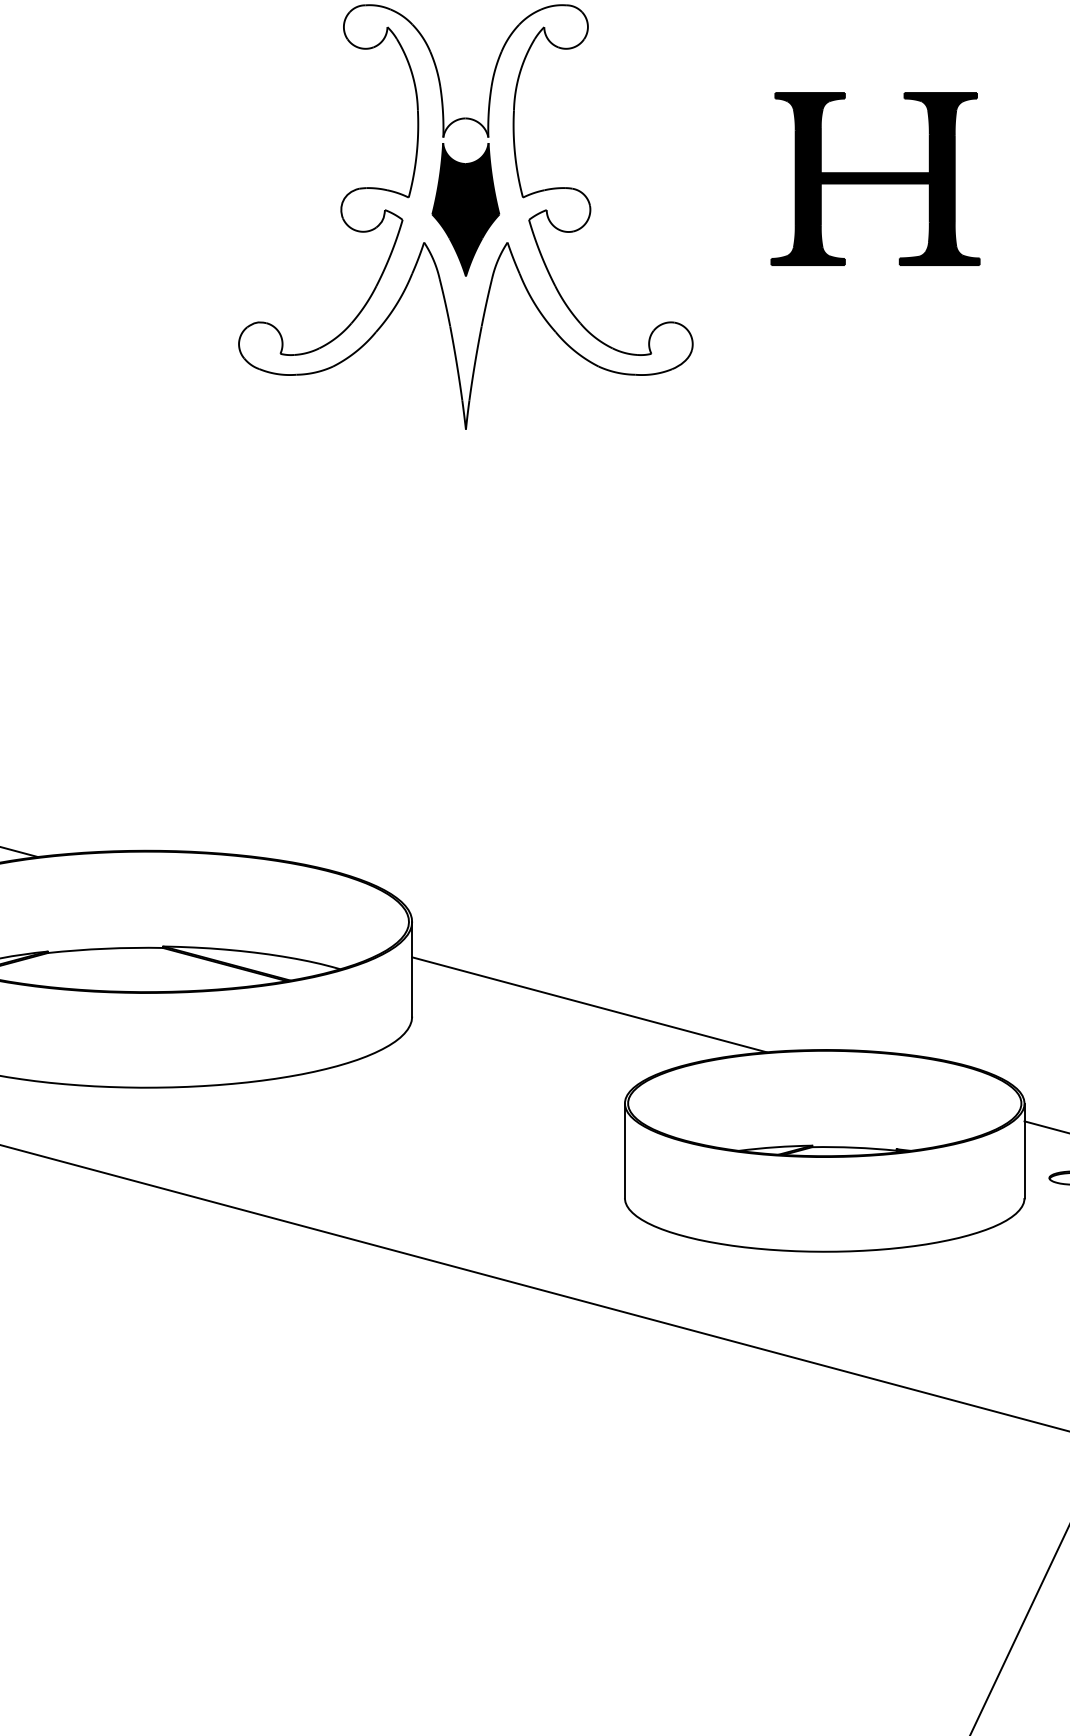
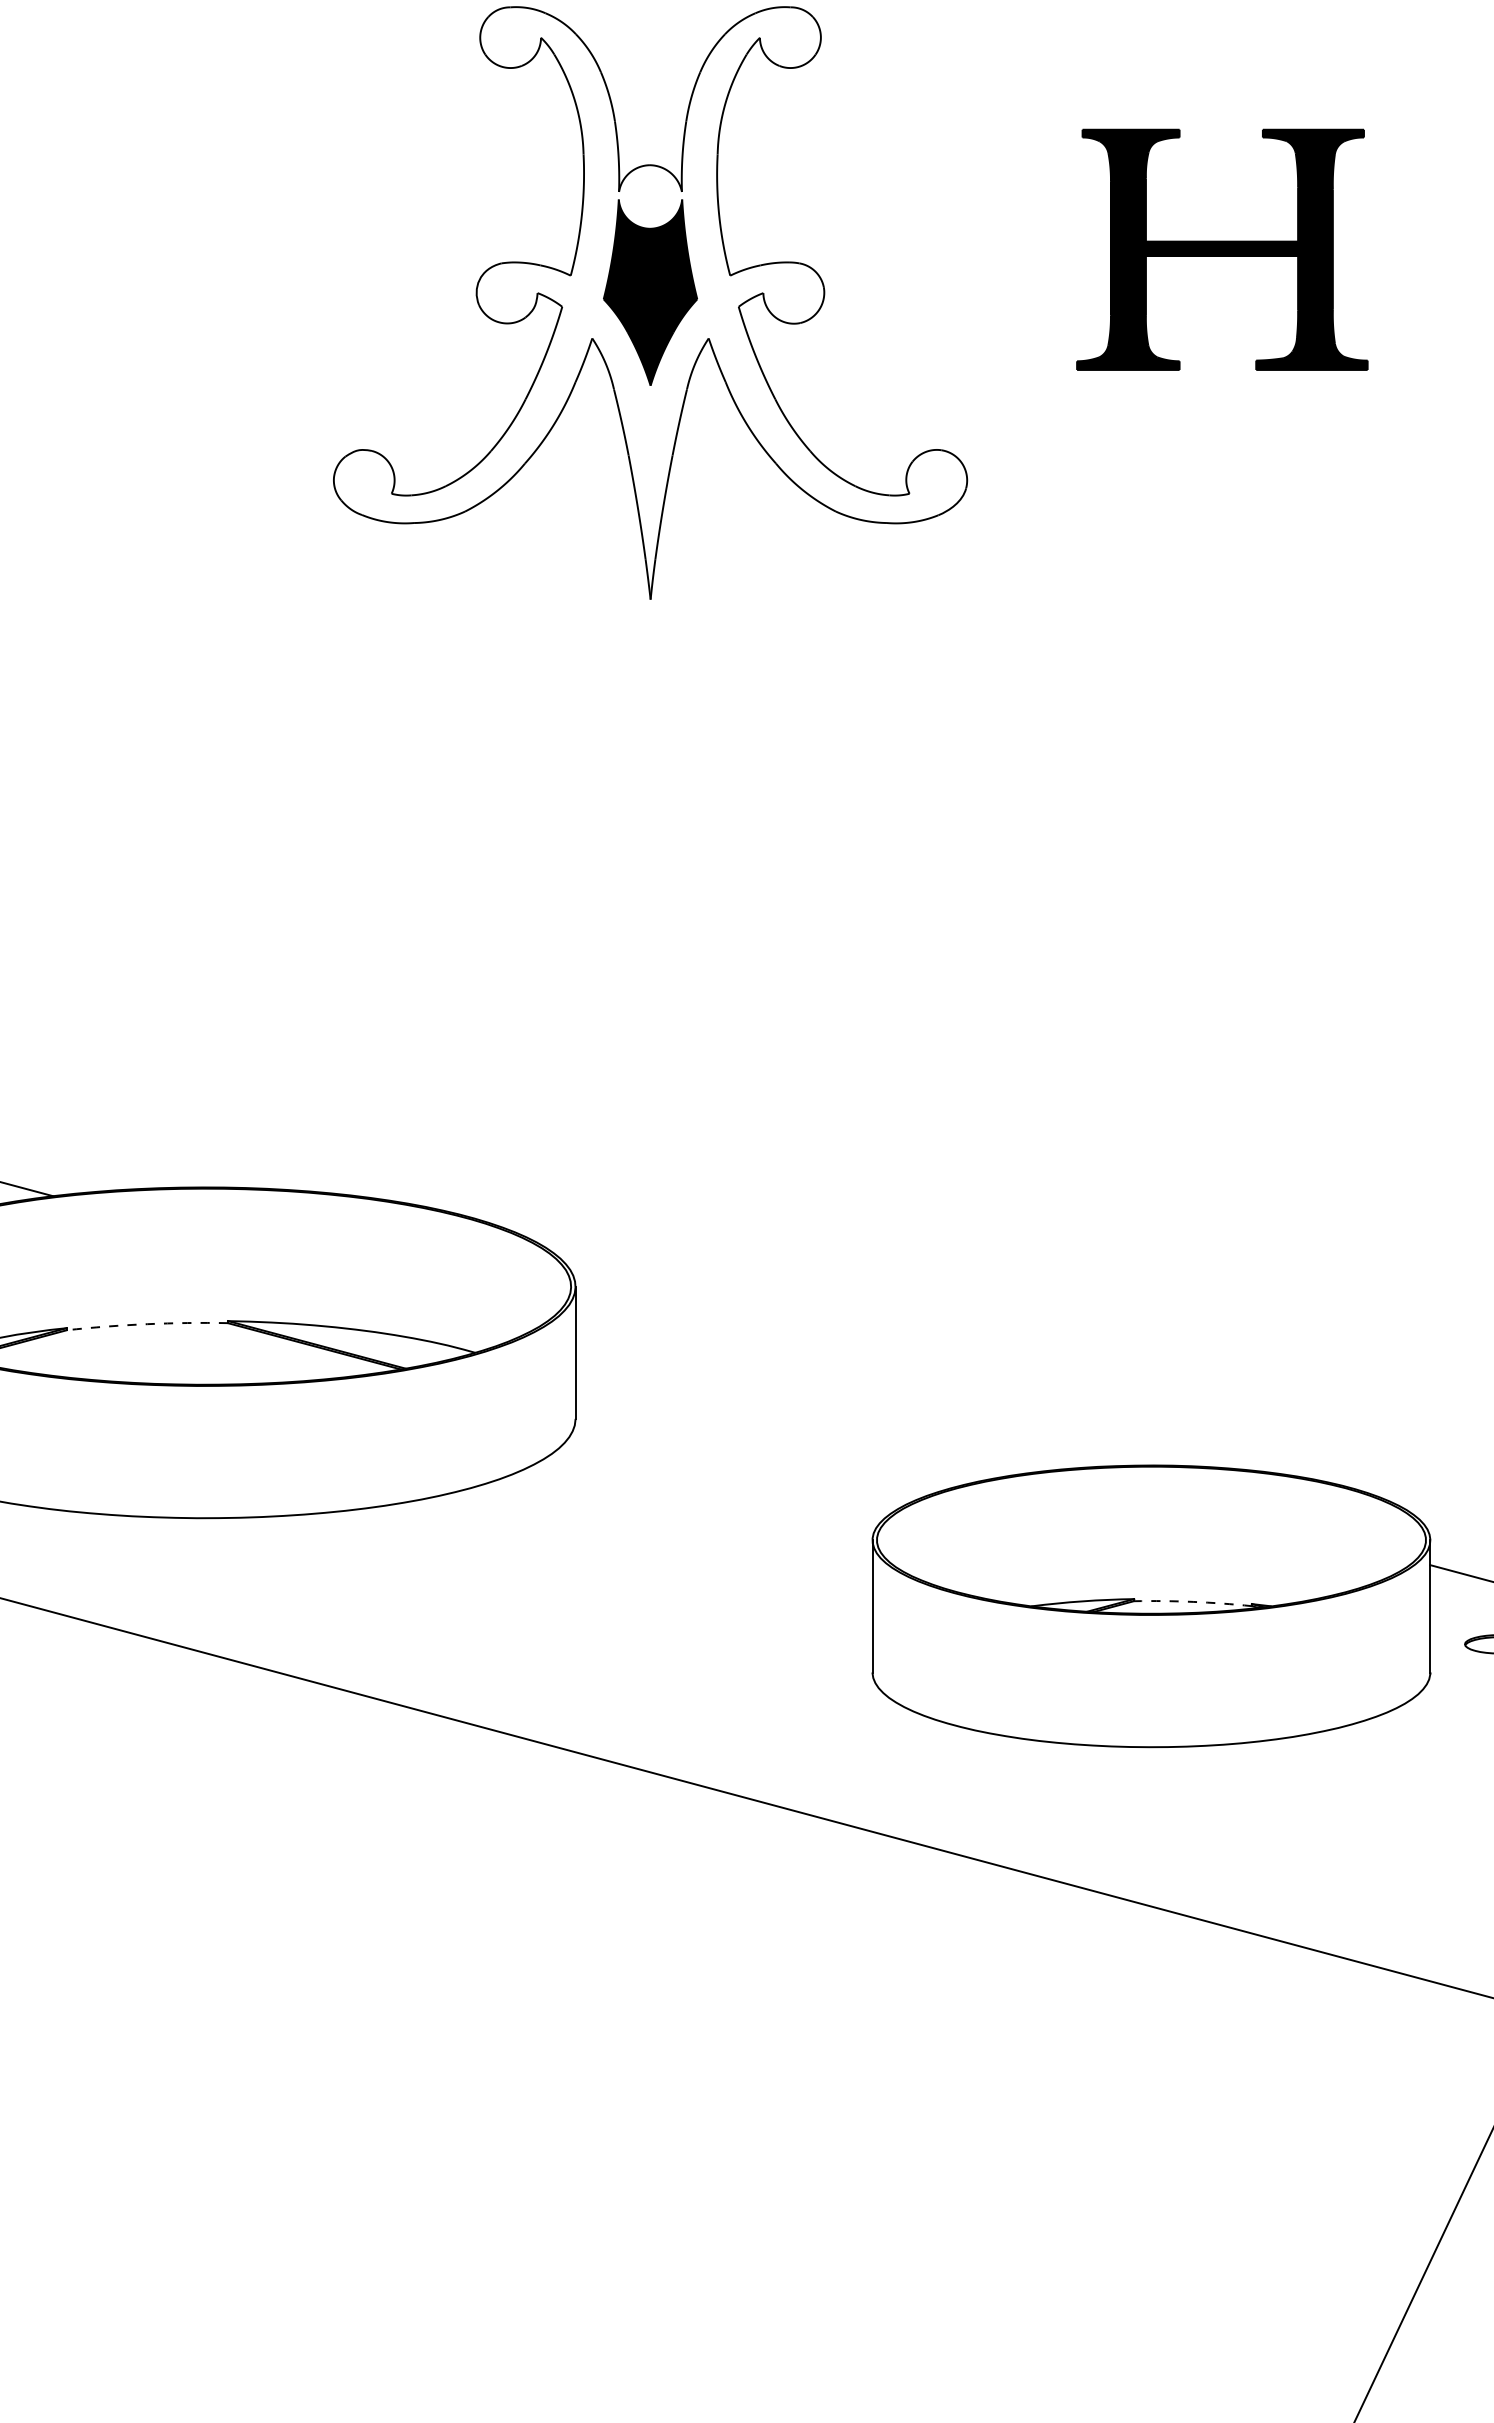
arc: (105, 948) -> (147, 1324), solid -> dashed
line: (589, 1004) -> (822, 1402), removed
arc: (854, 1147) -> (1193, 1601), solid -> dashed

